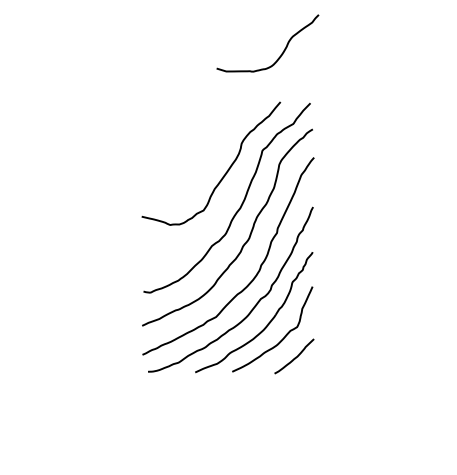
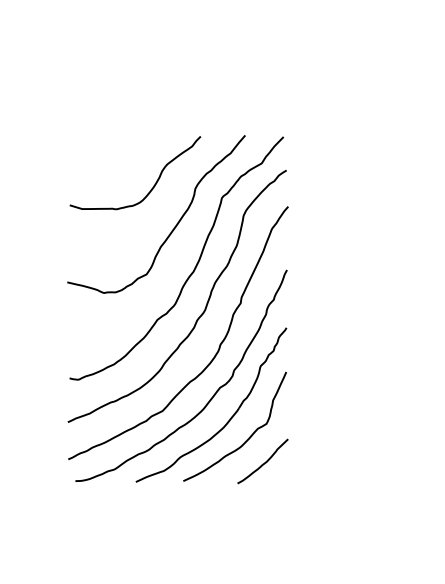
curve: (282, 51) -> (154, 183), moved

